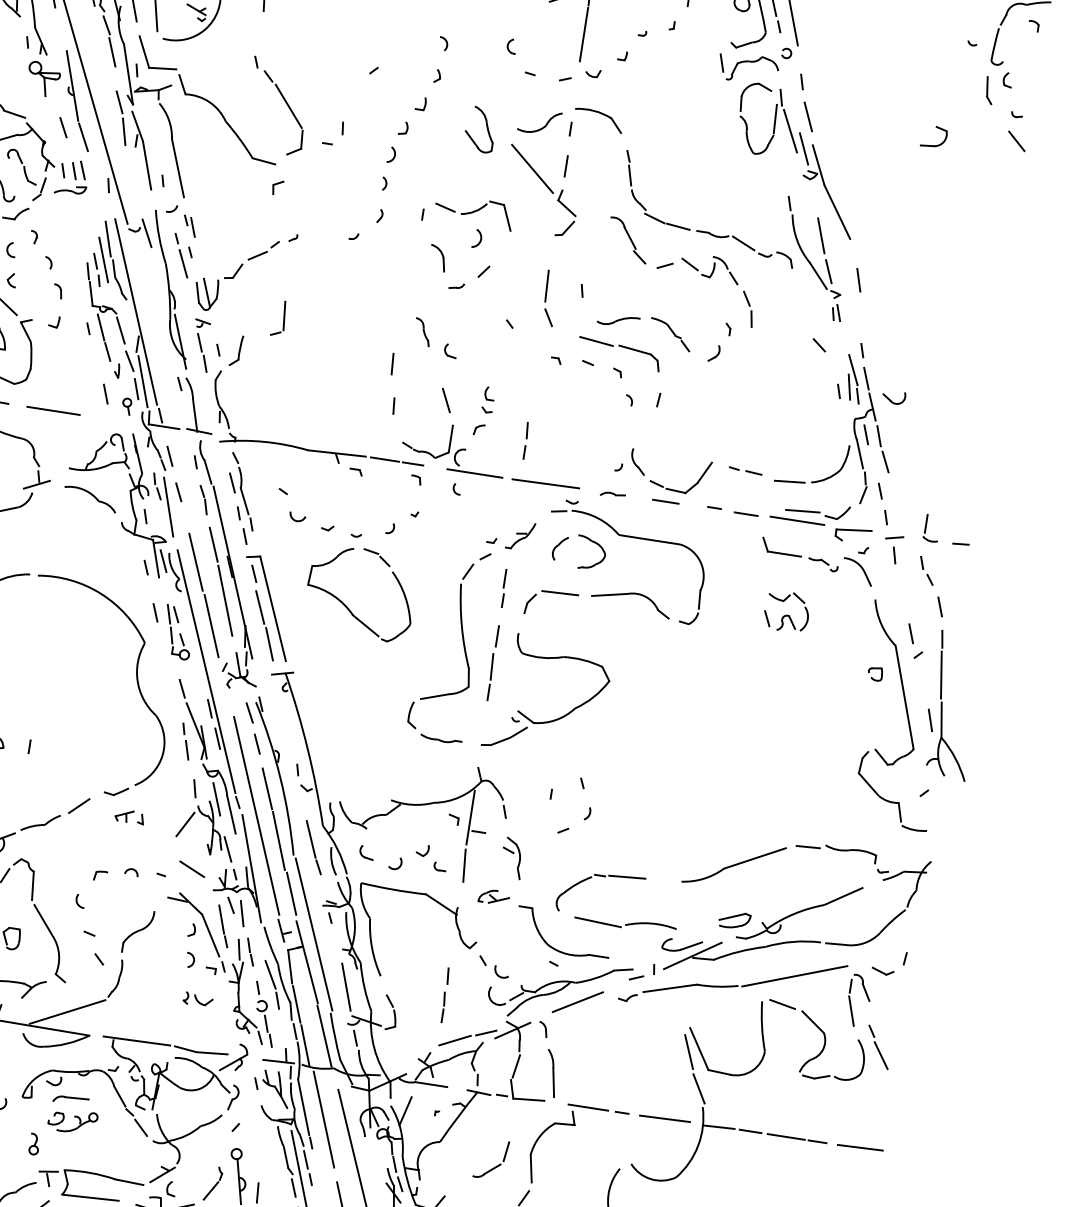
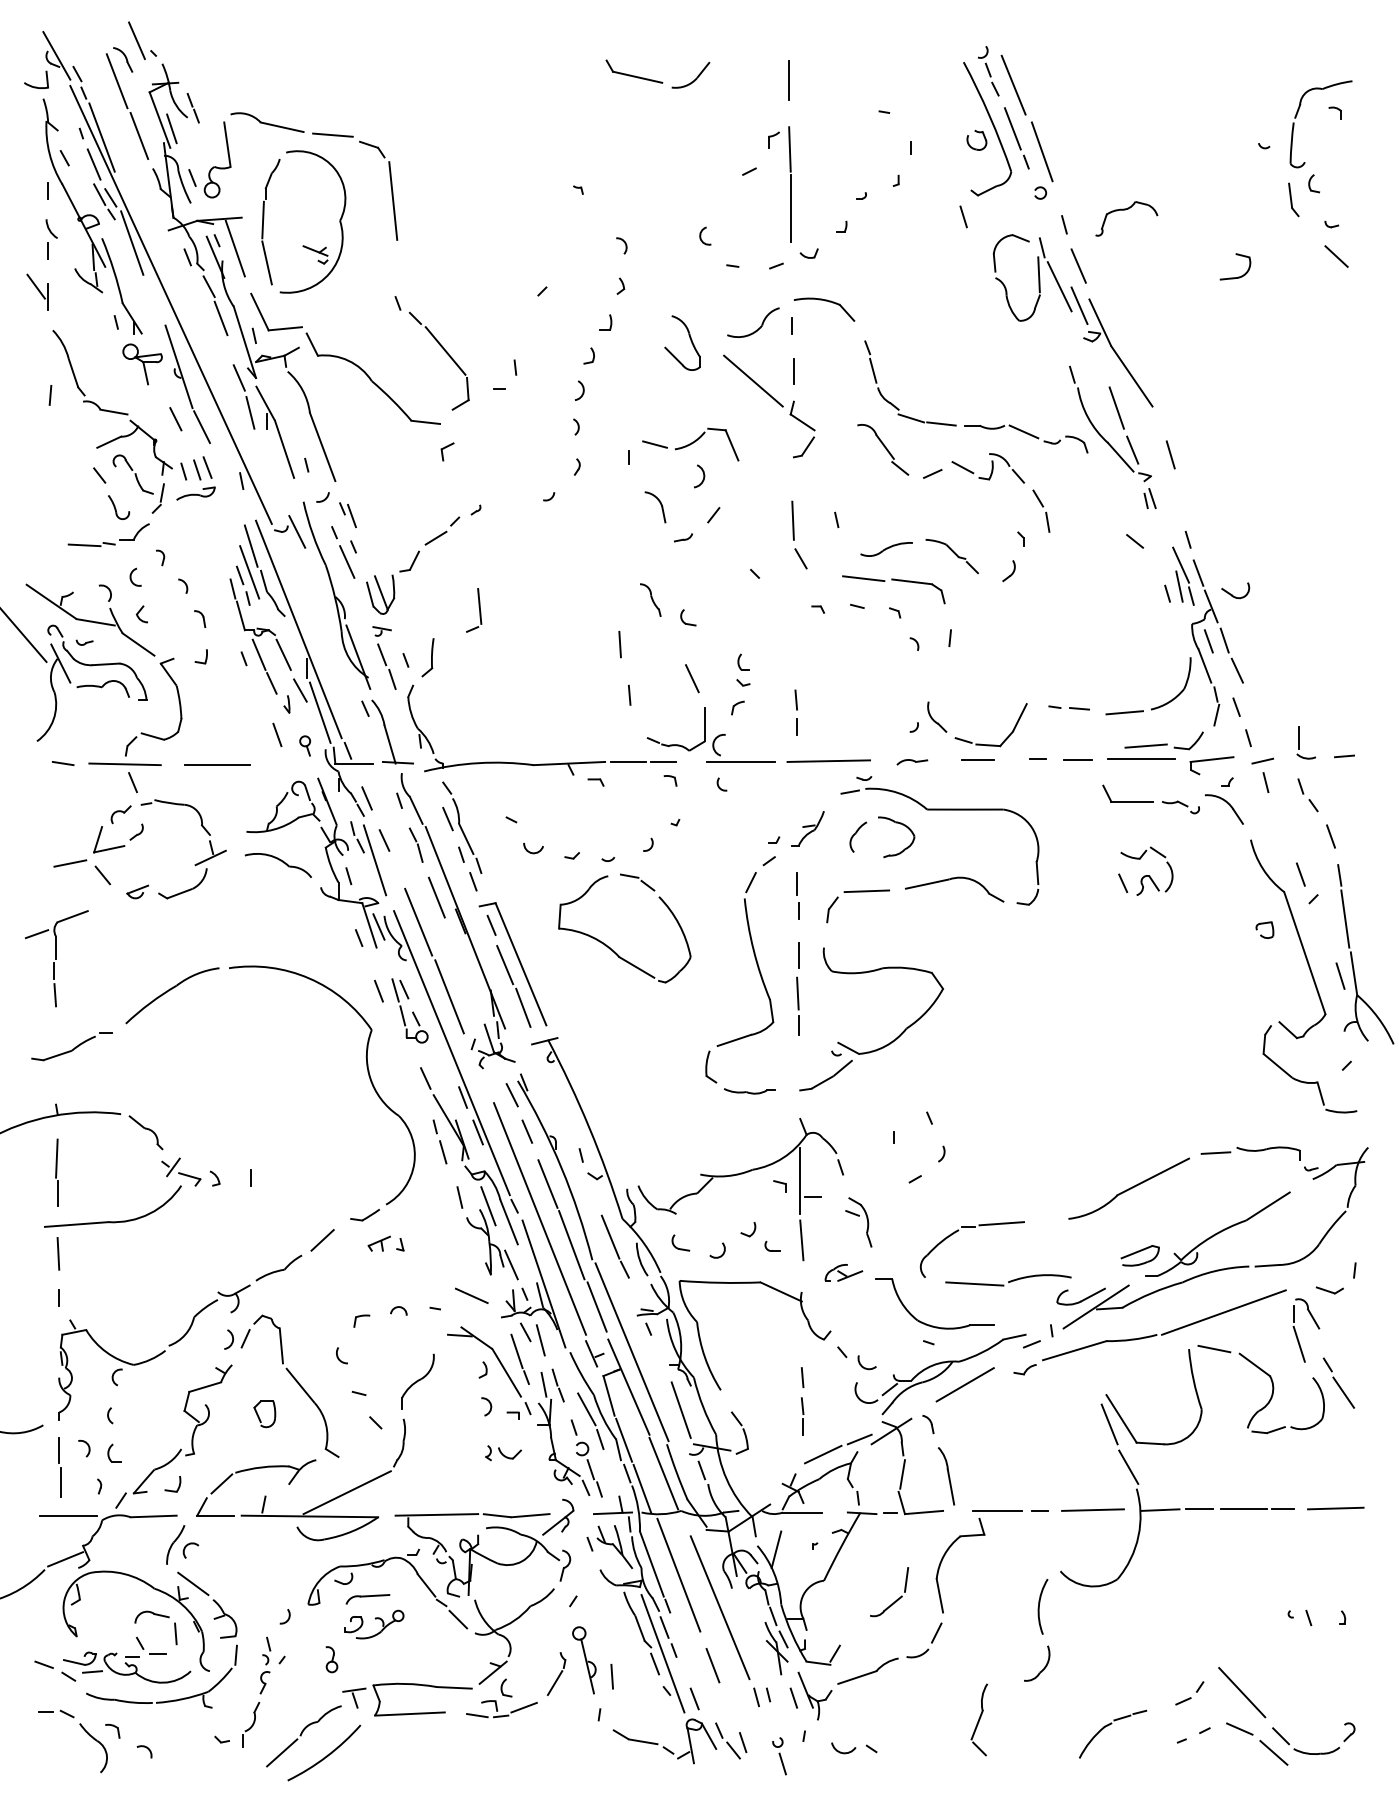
part: (753, 62) -> (1125, 210), moved
line: (136, 388) -> (313, 722), removed
line: (225, 600) -> (461, 963), removed
line: (184, 824) -> (454, 1242), removed

